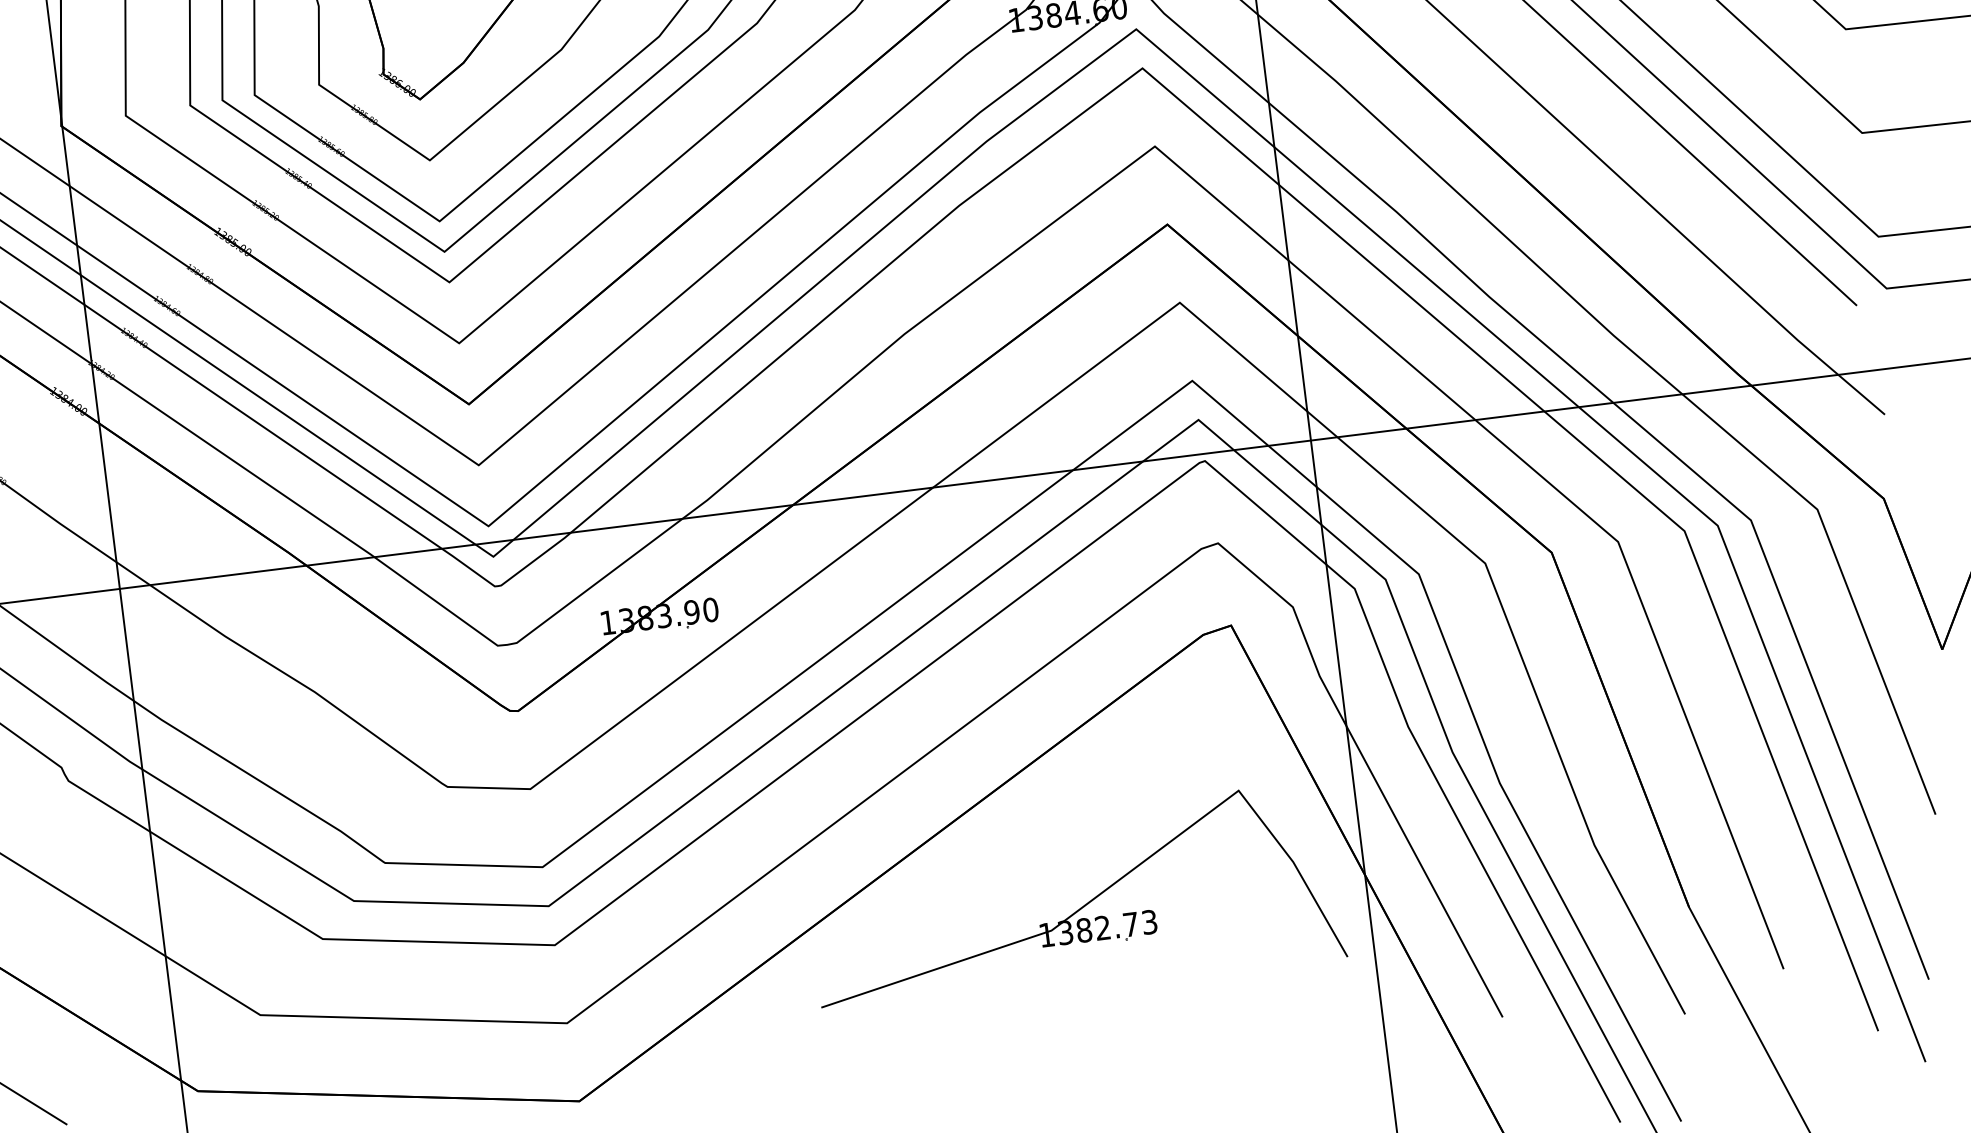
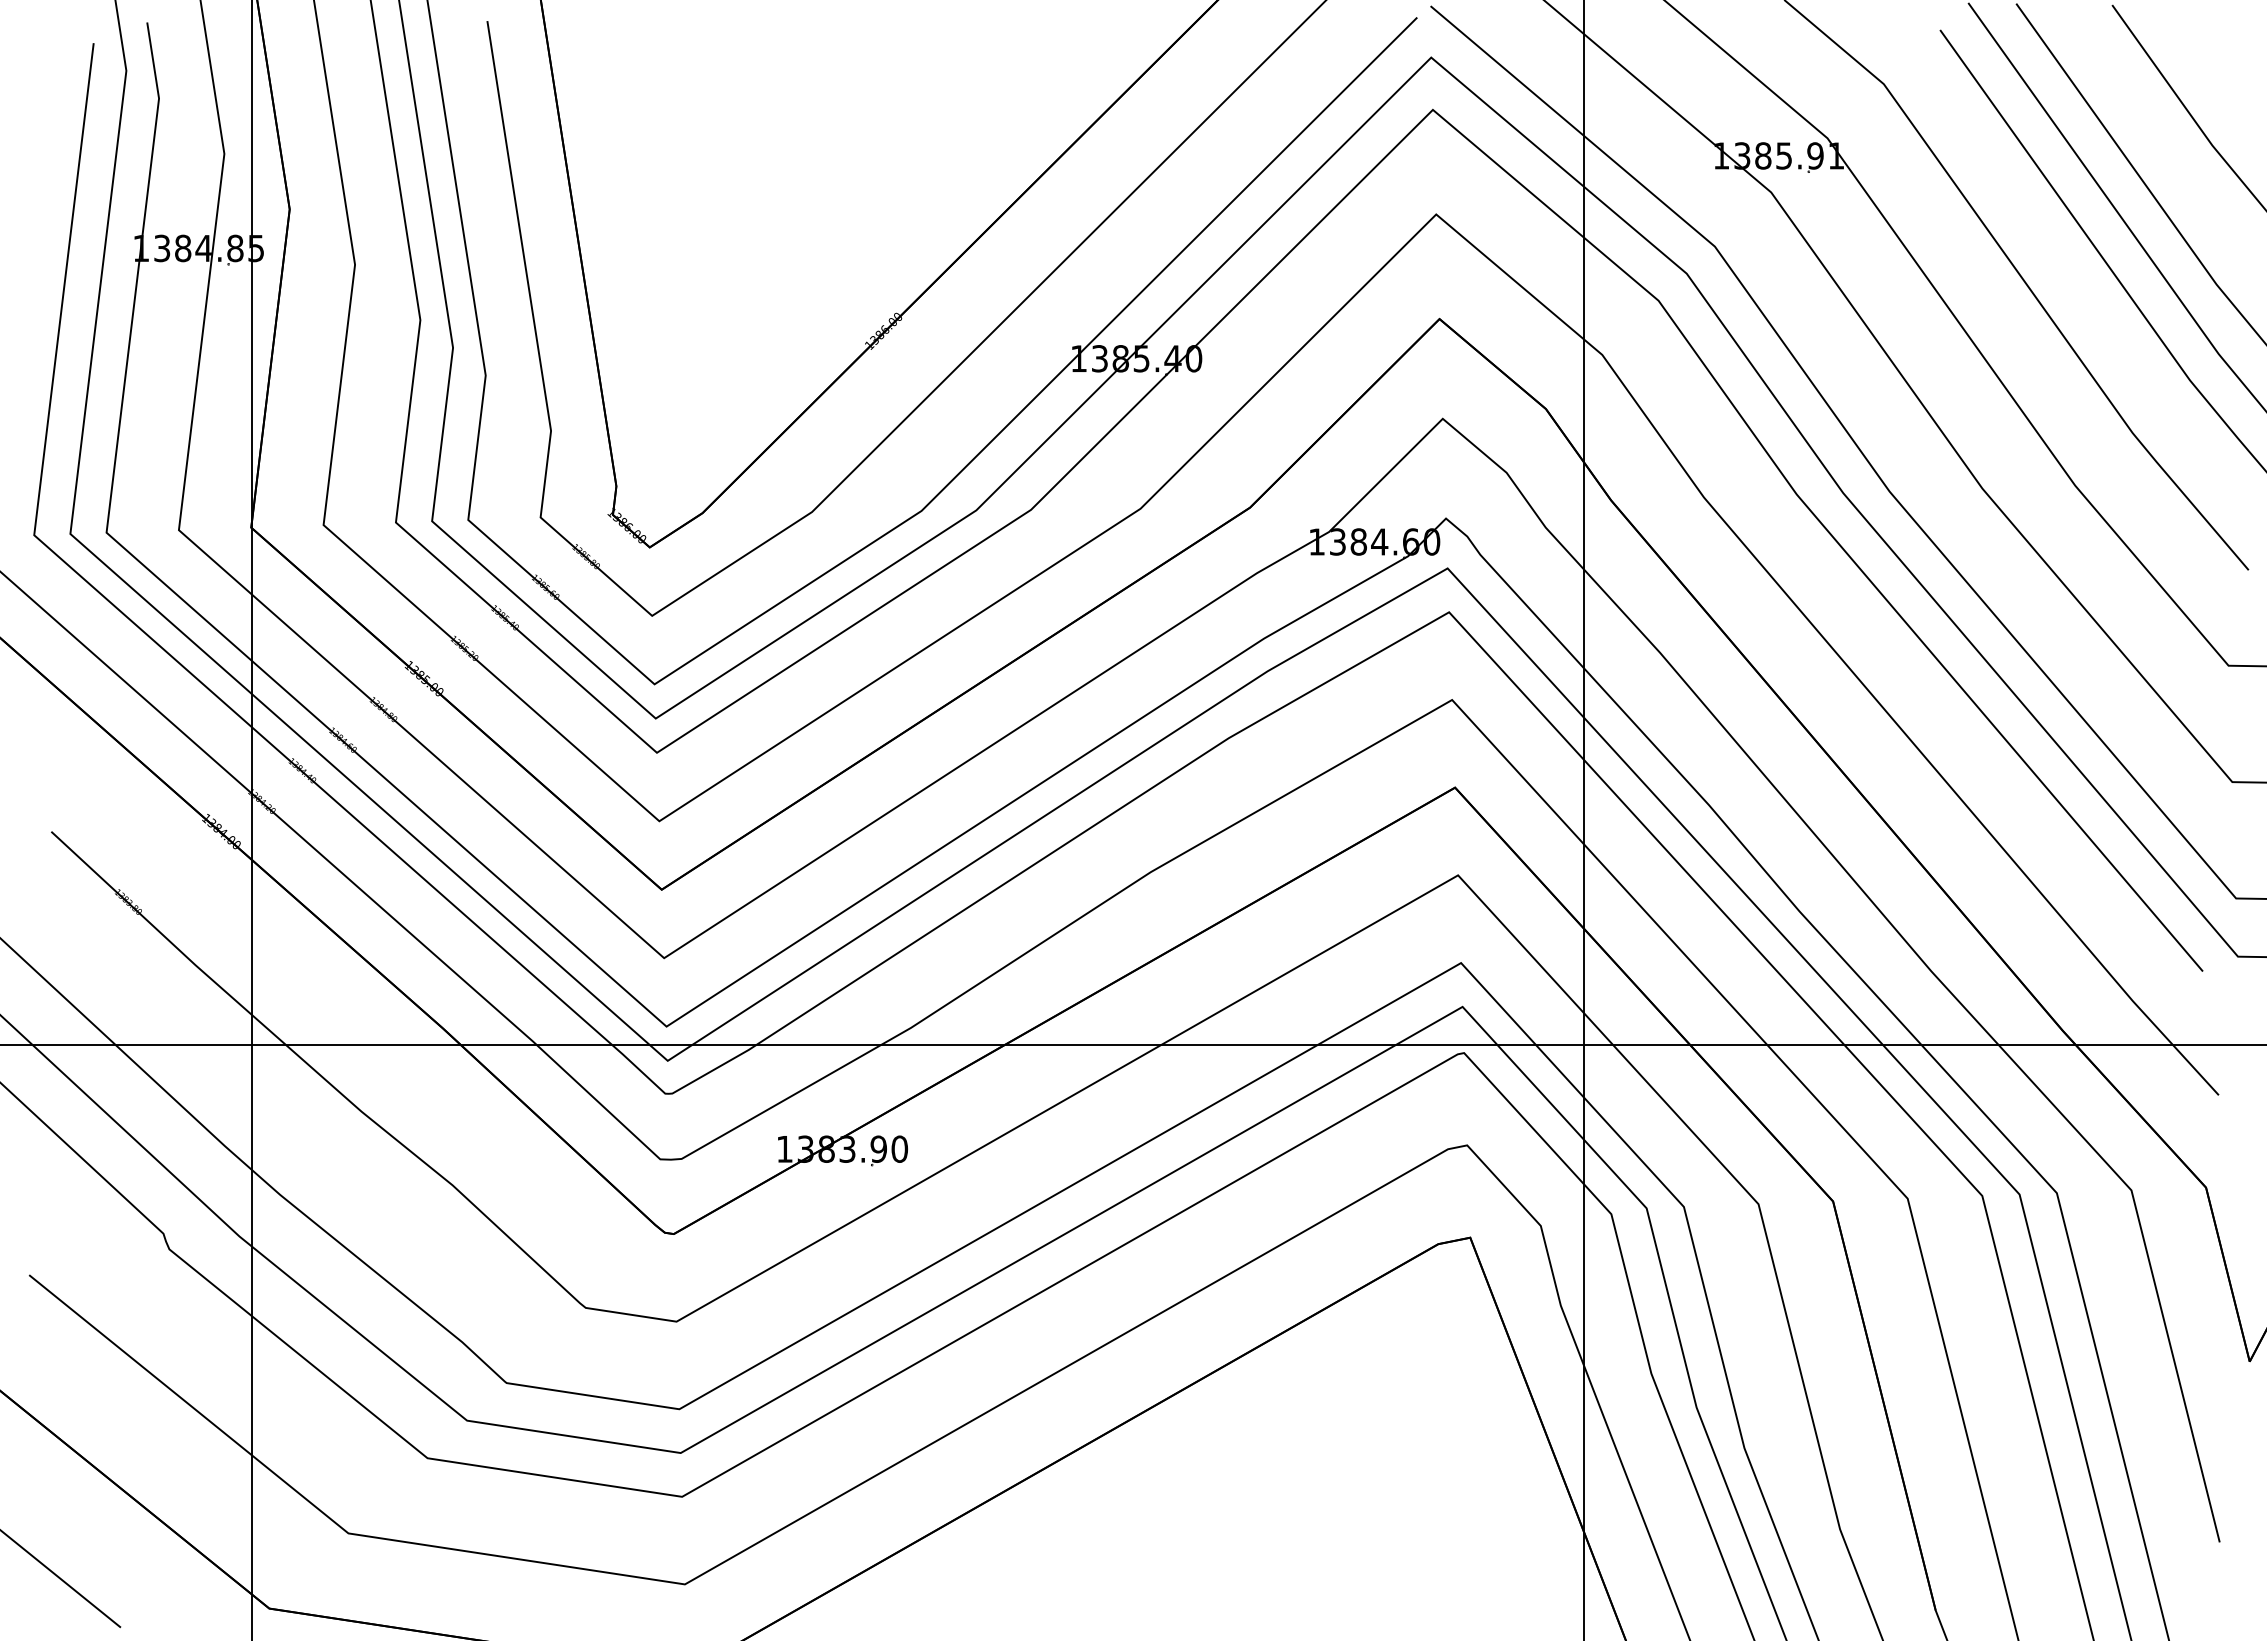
part: (1079, 908) -> (1264, 1528), removed

